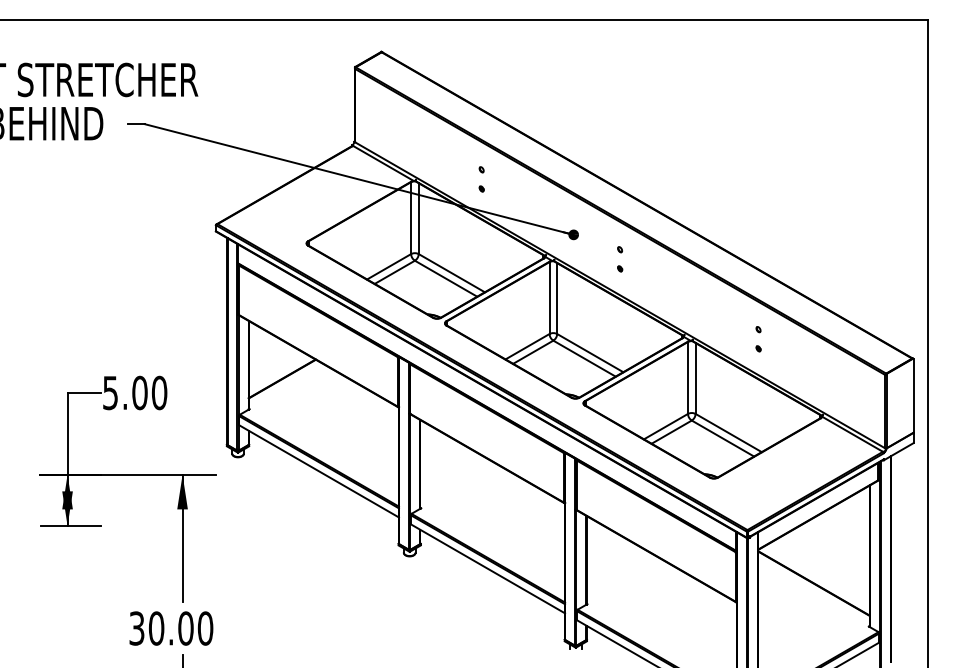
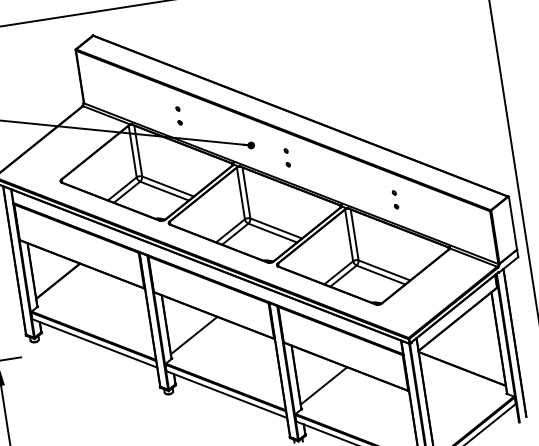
line: (455, 481) -> (193, 335), added
line: (621, 577) -> (323, 385), added

